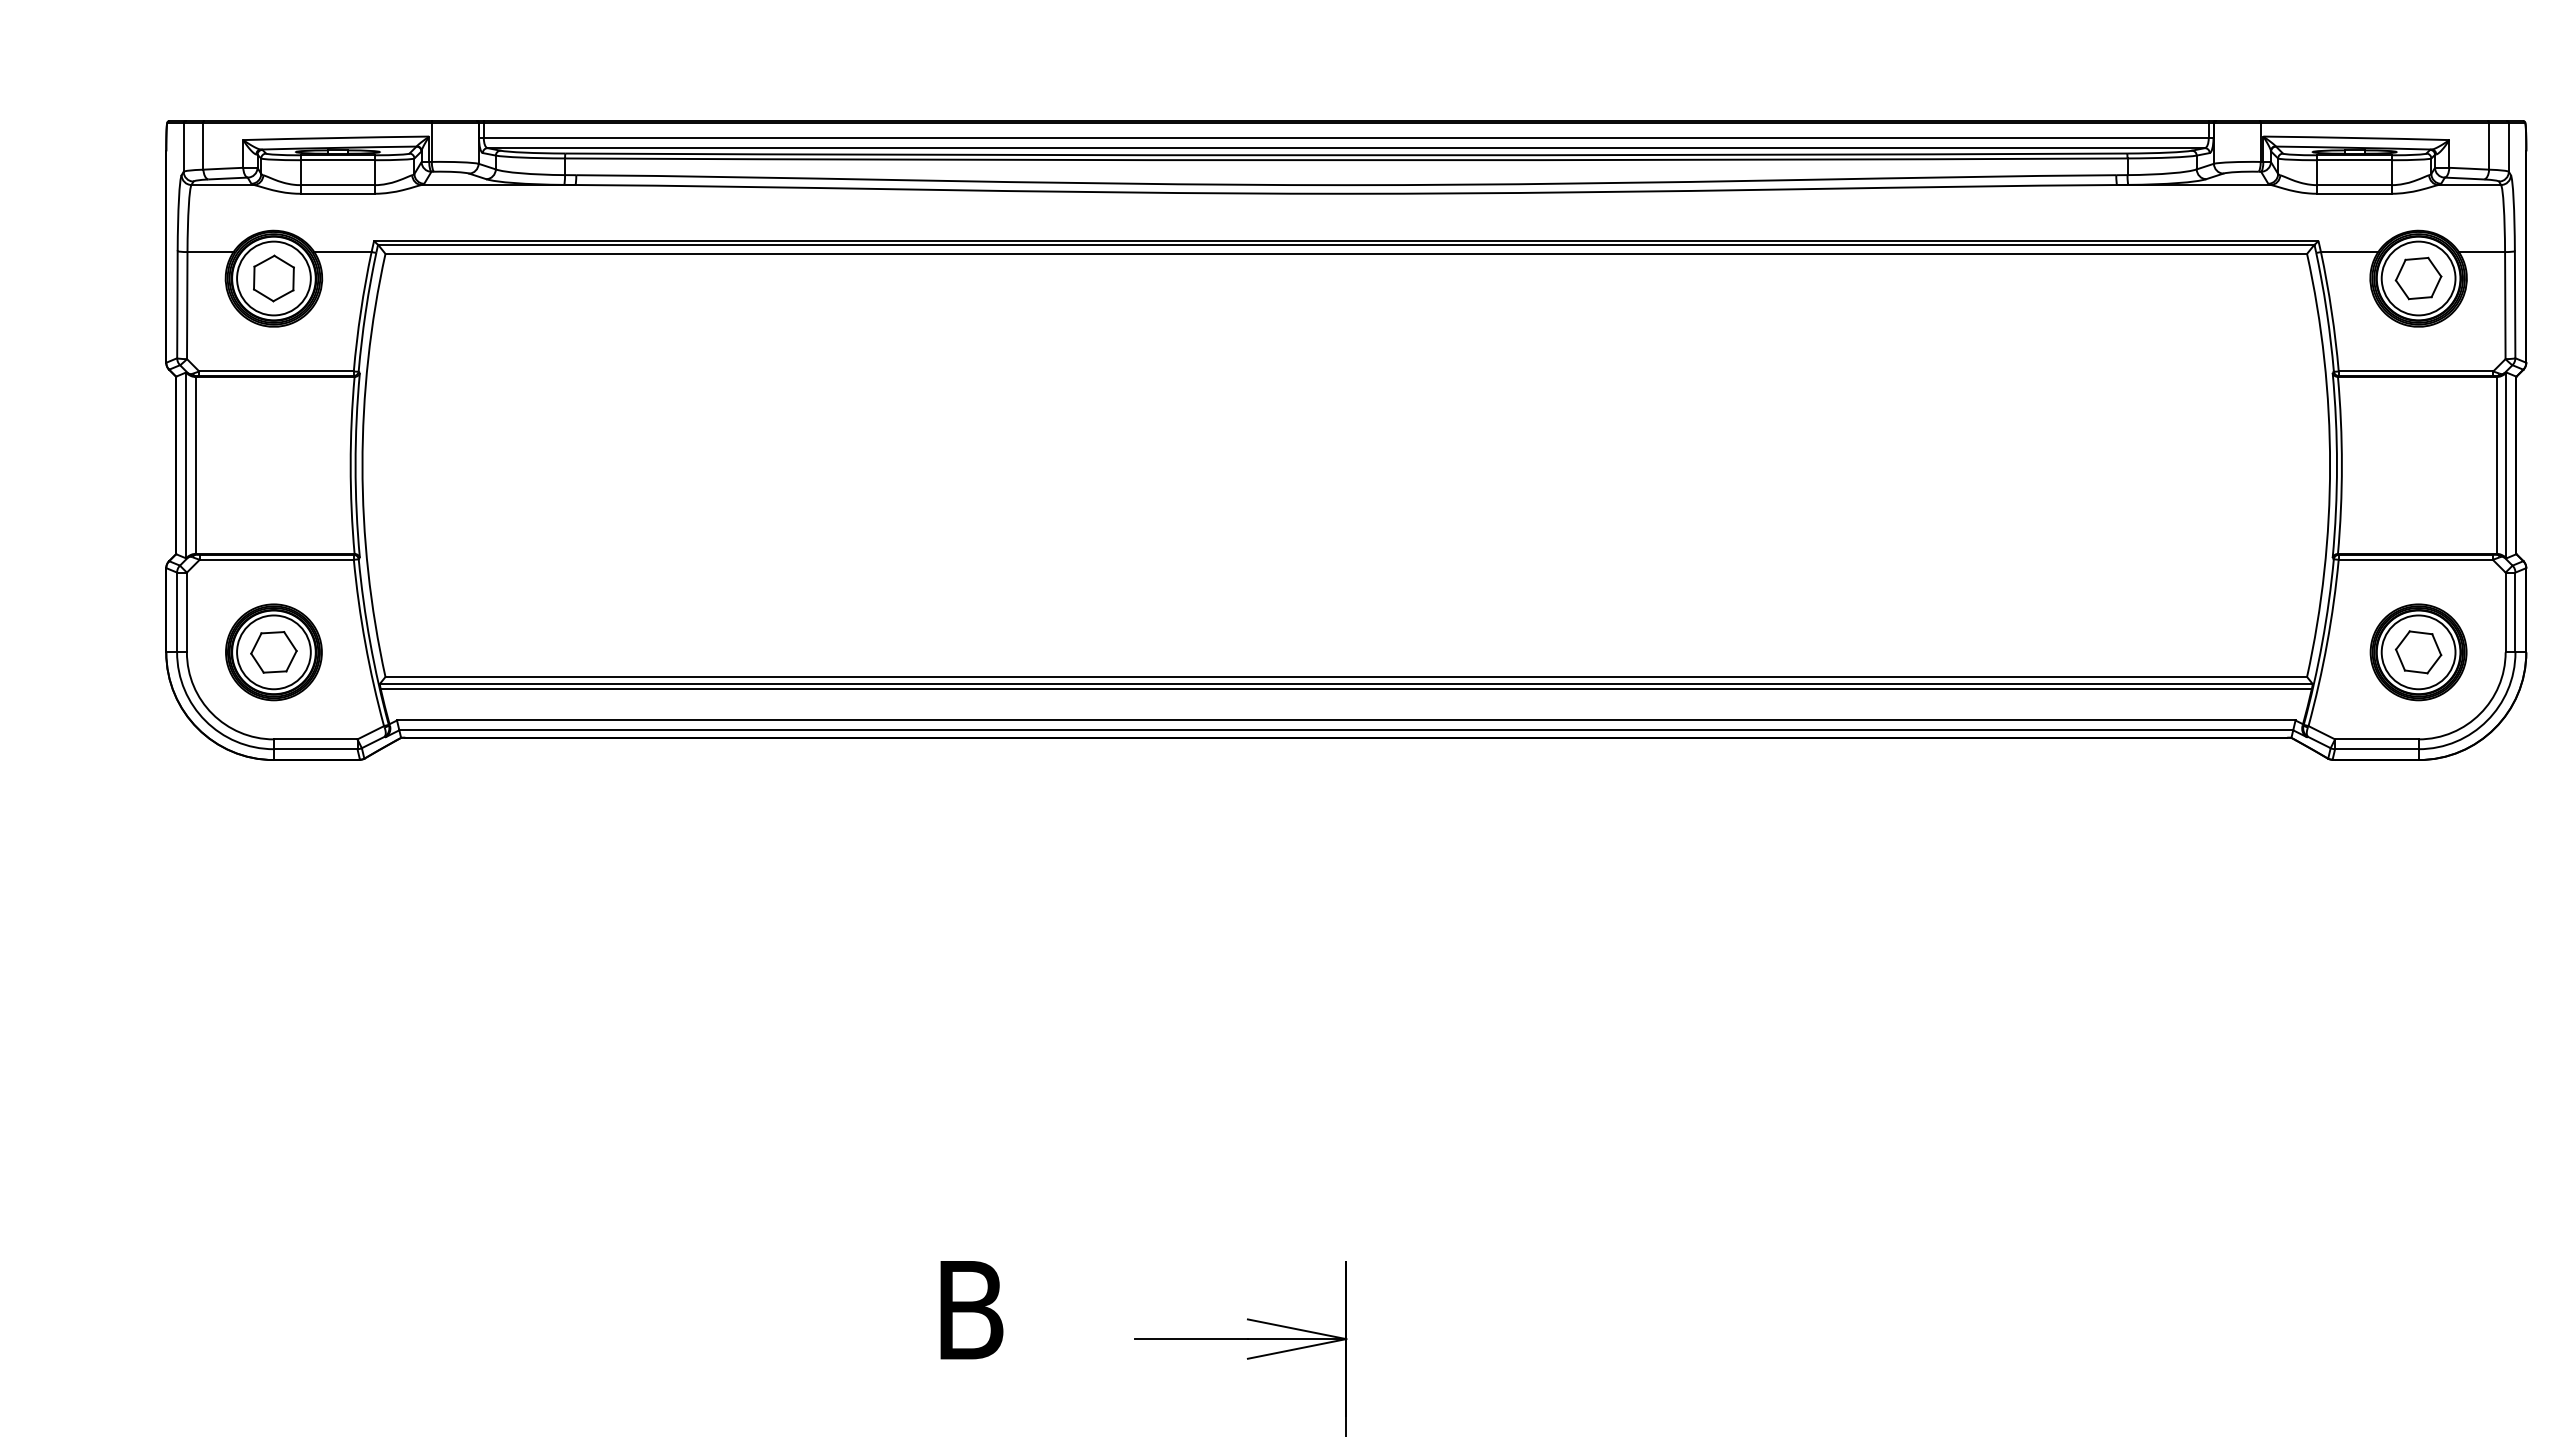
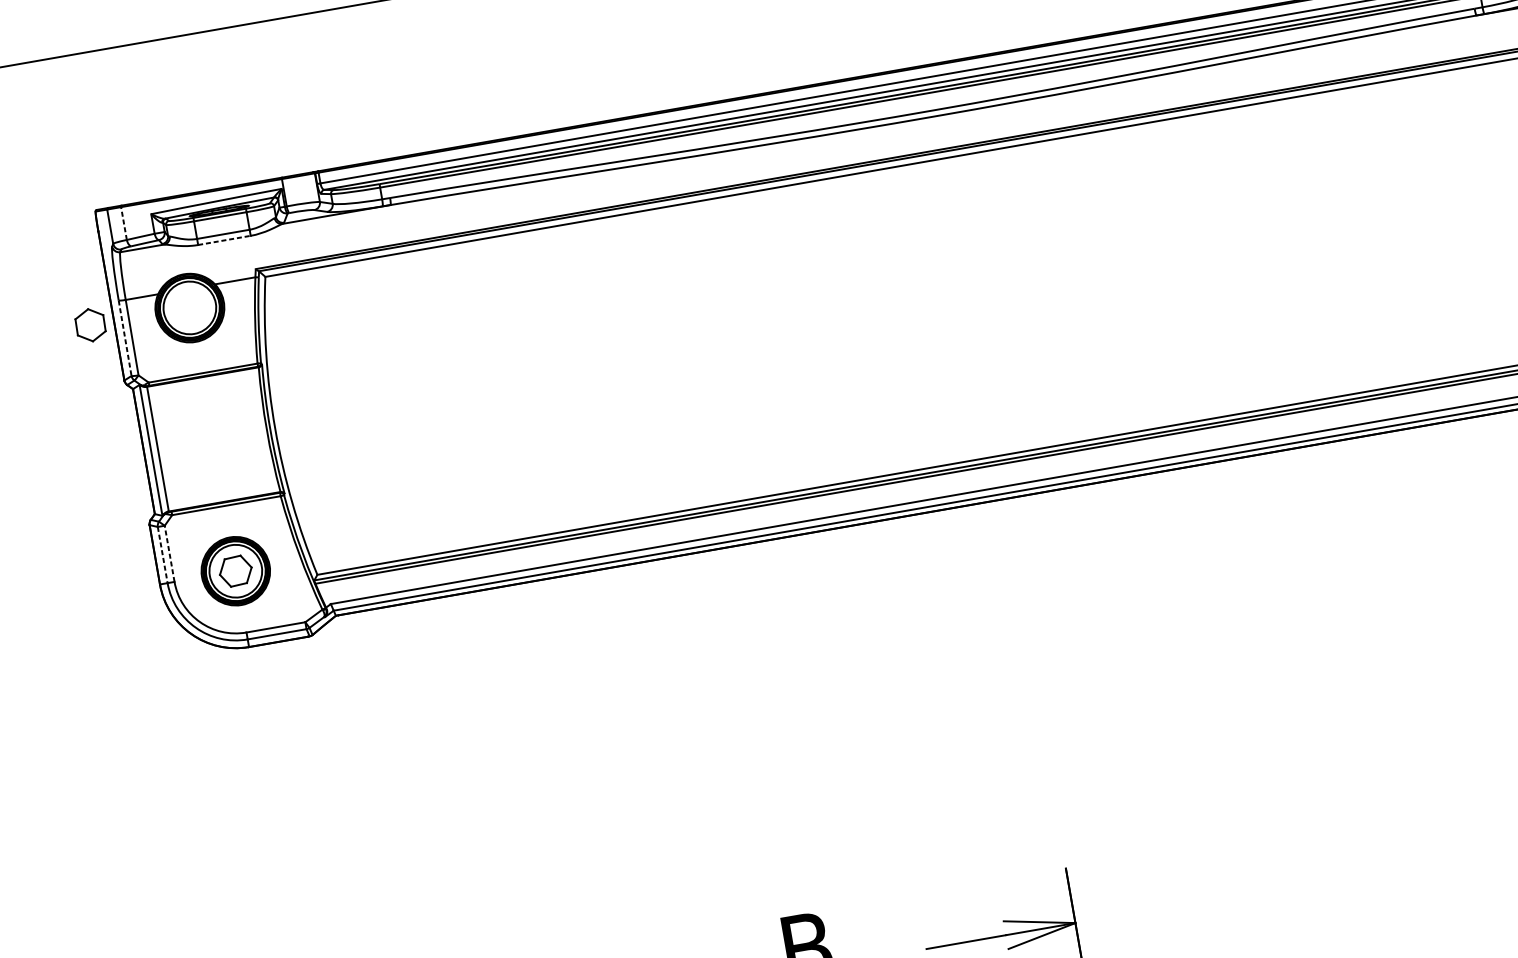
line: (203, 145) -> (123, 222), solid -> dashed
line: (338, 193) -> (224, 240), solid -> dashed
part: (273, 278) -> (90, 325), moved
line: (177, 304) -> (125, 338), solid -> dashed
line: (177, 612) -> (163, 555), solid -> dashed
line: (186, 612) -> (169, 553), solid -> dashed

